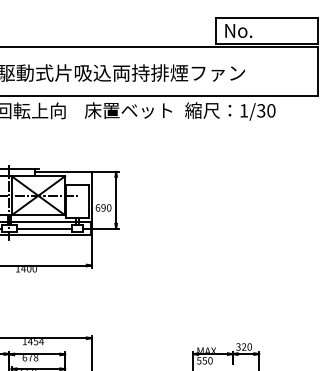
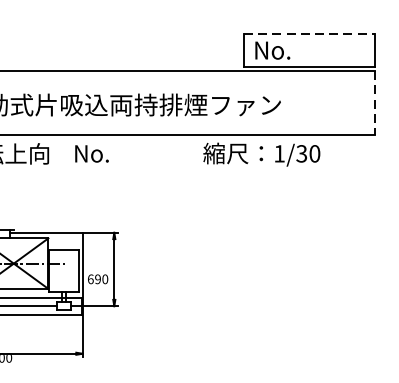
line: (266, 17) -> (308, 33), solid -> dashed
line: (317, 71) -> (374, 103), solid -> dashed
text: (128, 110) -> (130, 153), 床置ベット -> No.

